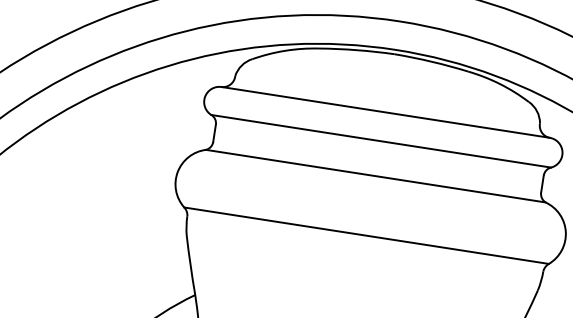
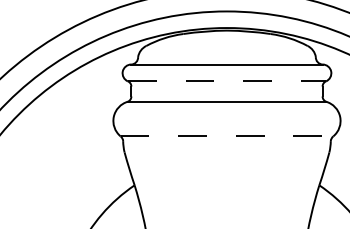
line: (382, 141) -> (227, 81), solid -> dashed
line: (367, 235) -> (227, 136), solid -> dashed

